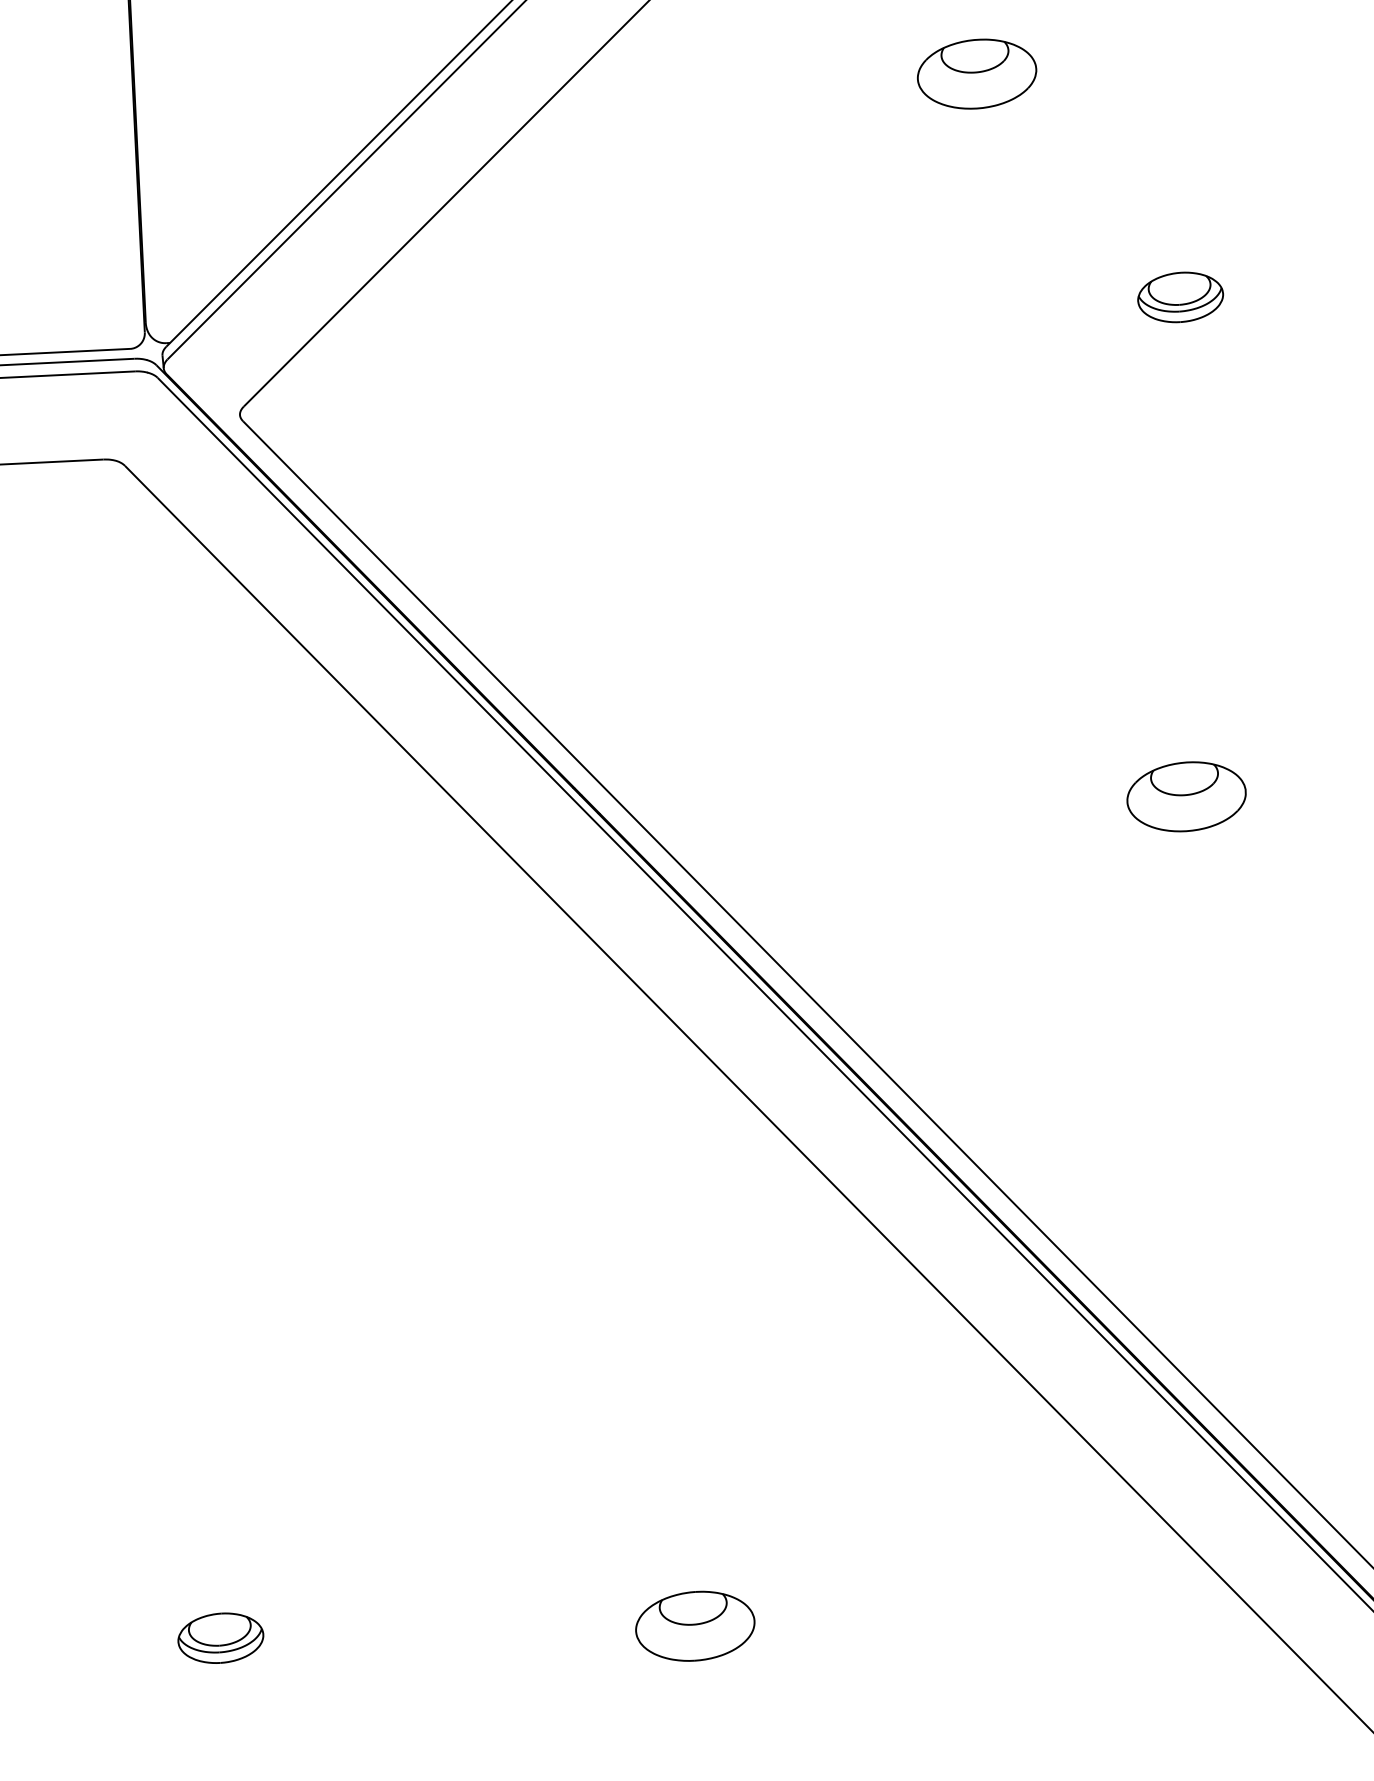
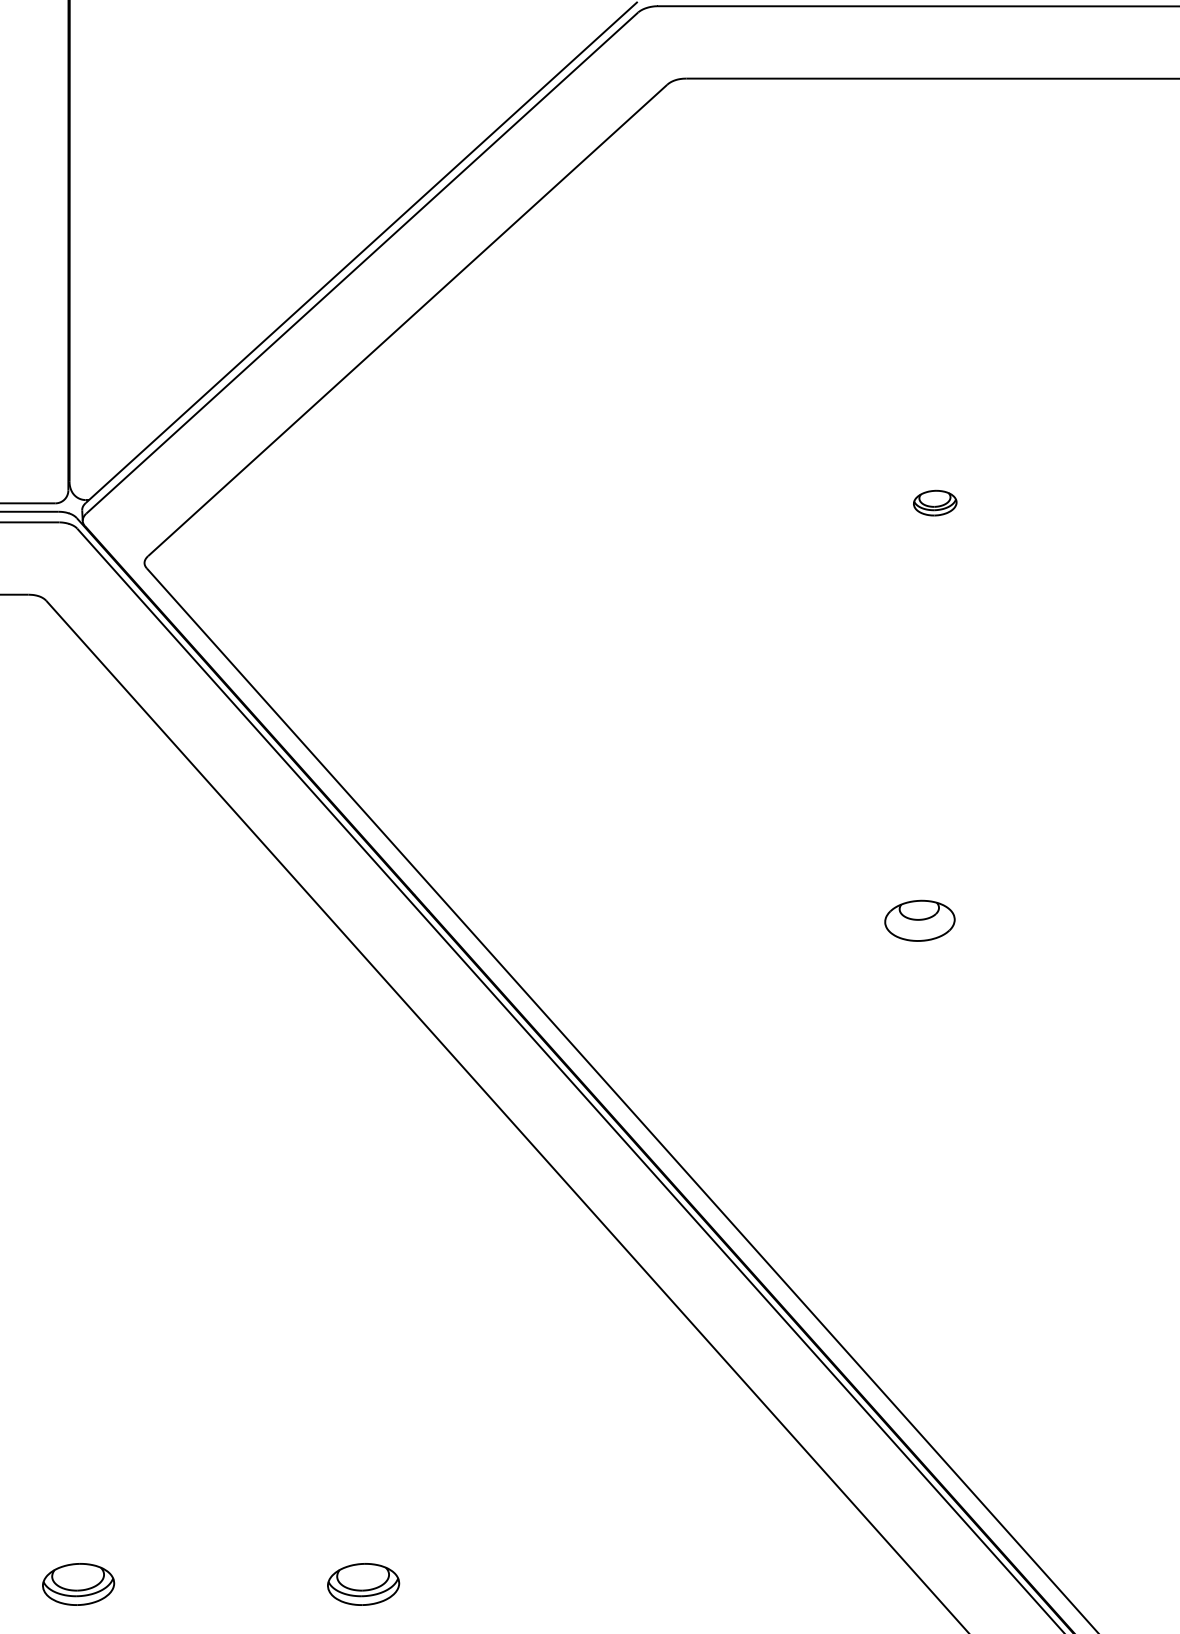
part: (975, 73) -> (773, 307), removed
part: (1179, 296) -> (934, 502), size x0.6
part: (1186, 796) -> (919, 920), size x0.7
part: (561, 1621) -> (363, 1584), added
part: (695, 1625) -> (475, 1593), removed

